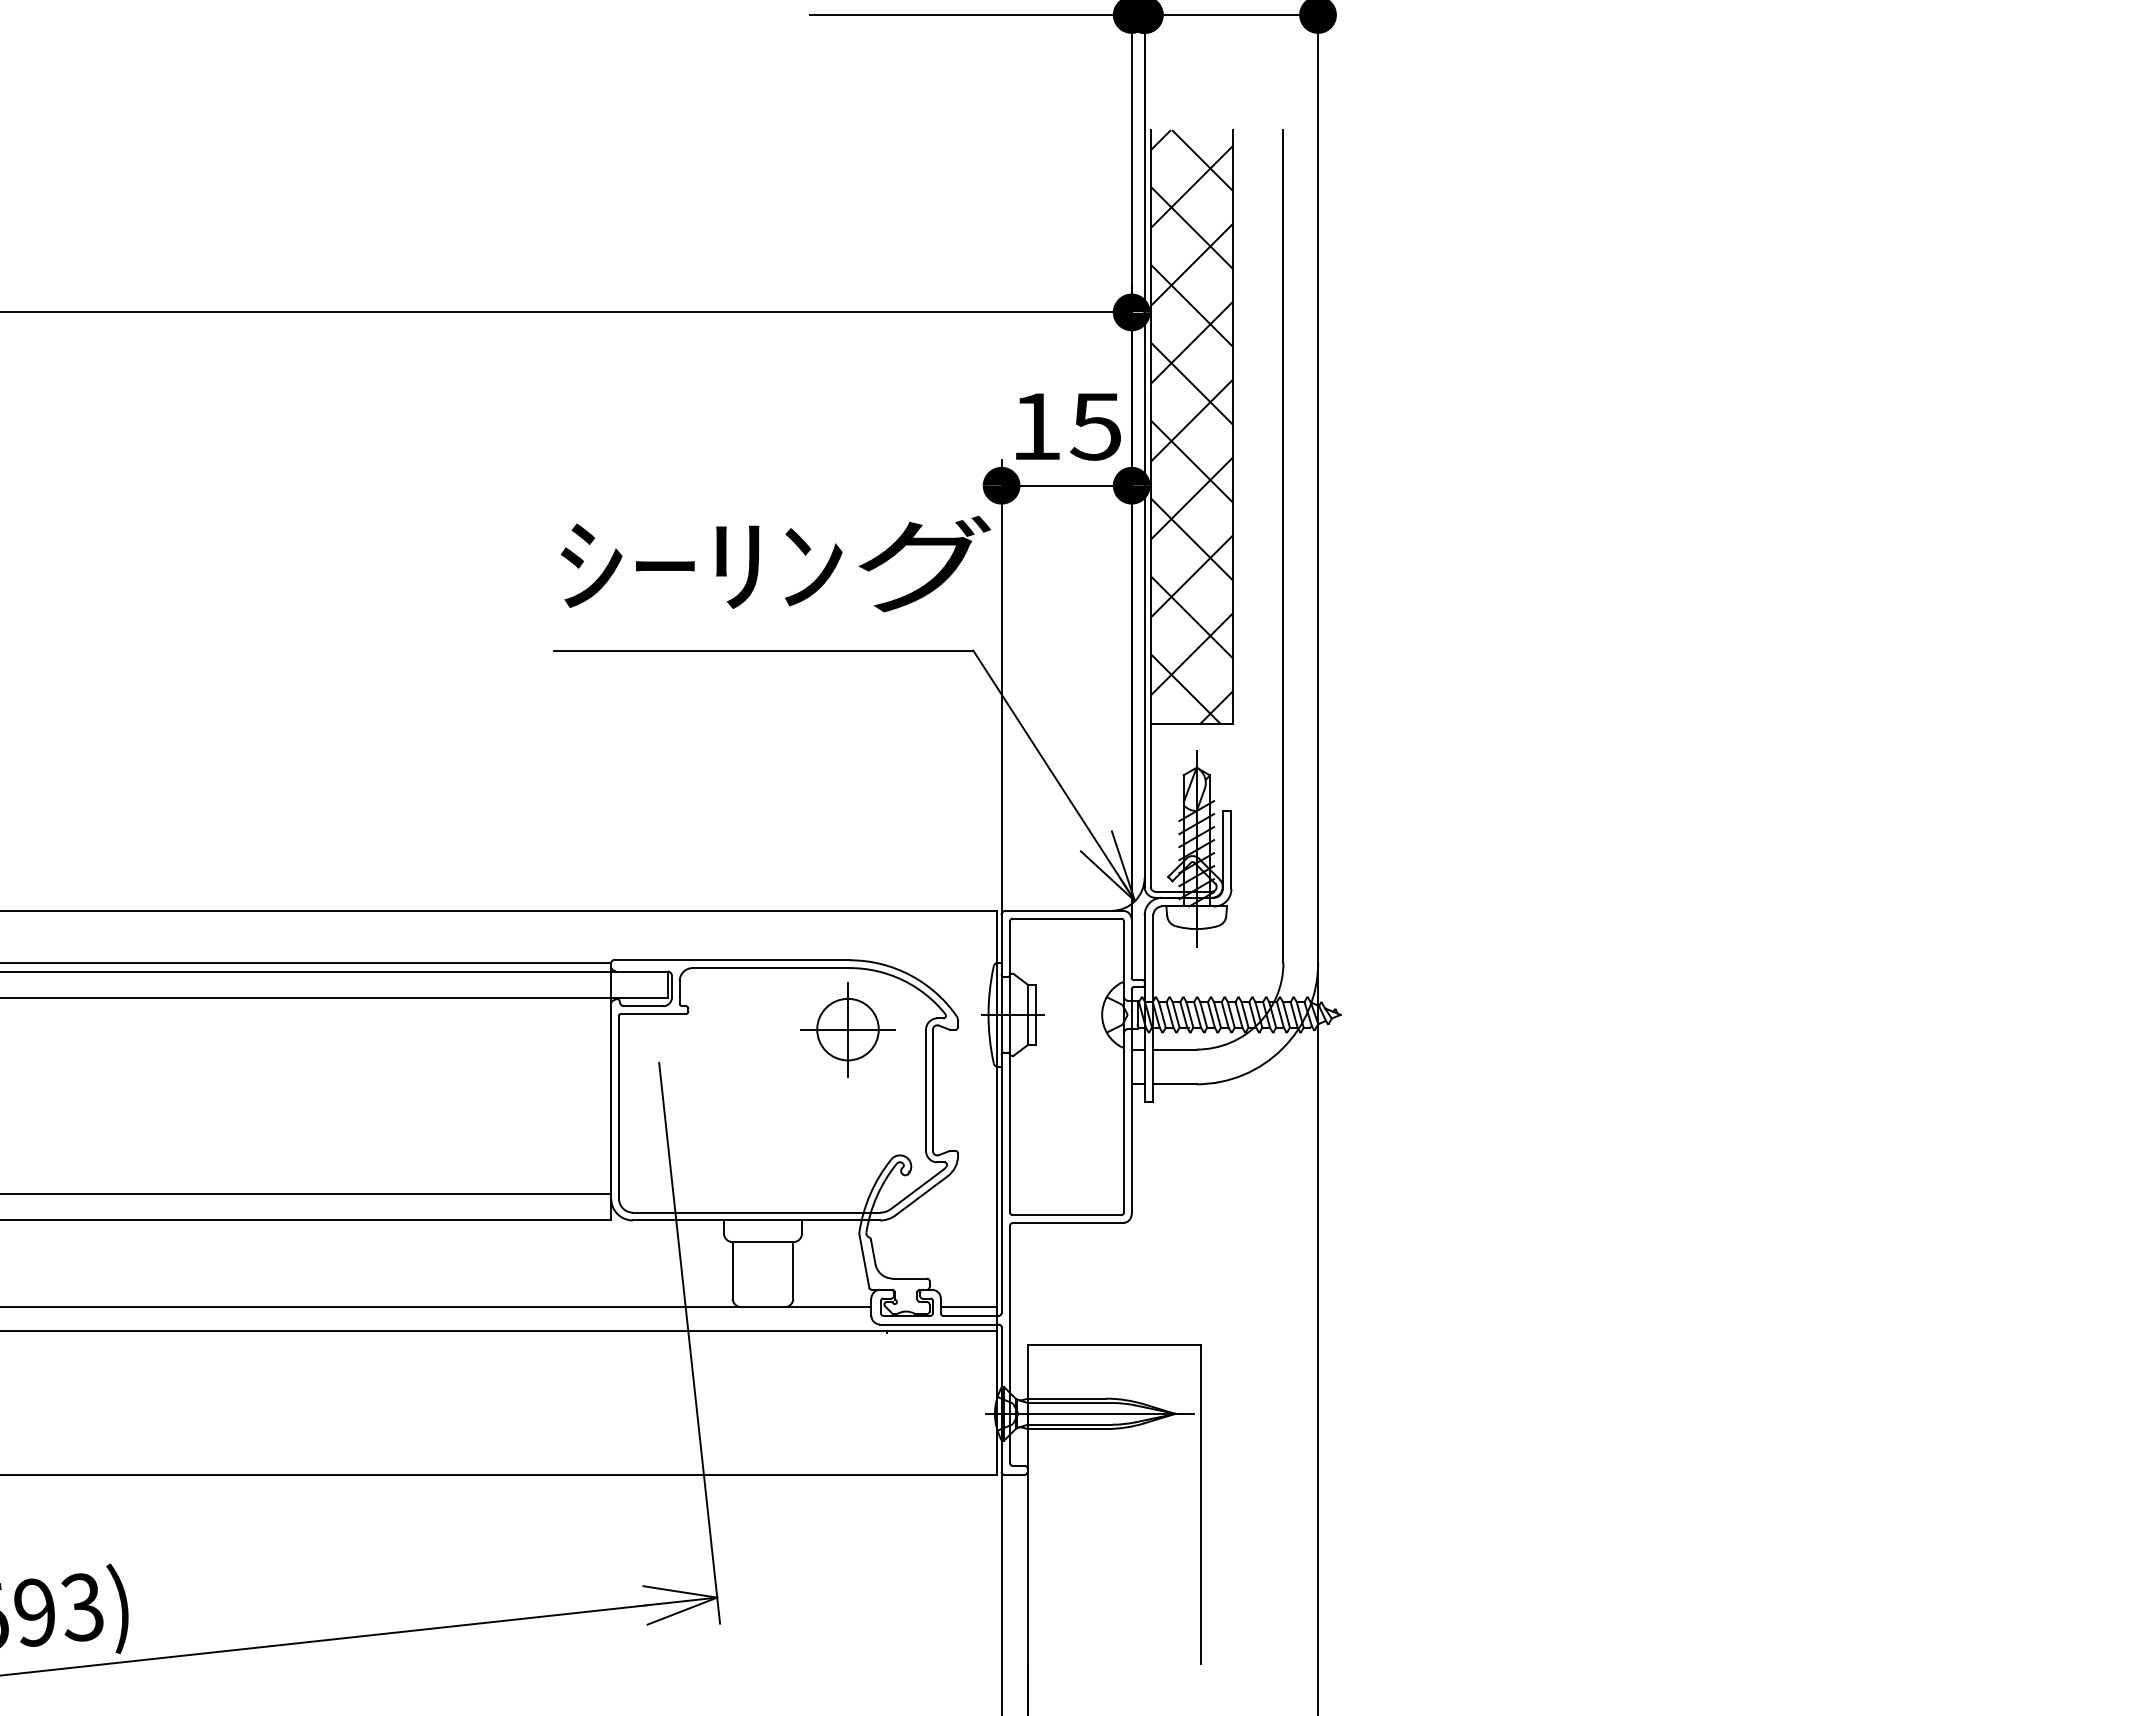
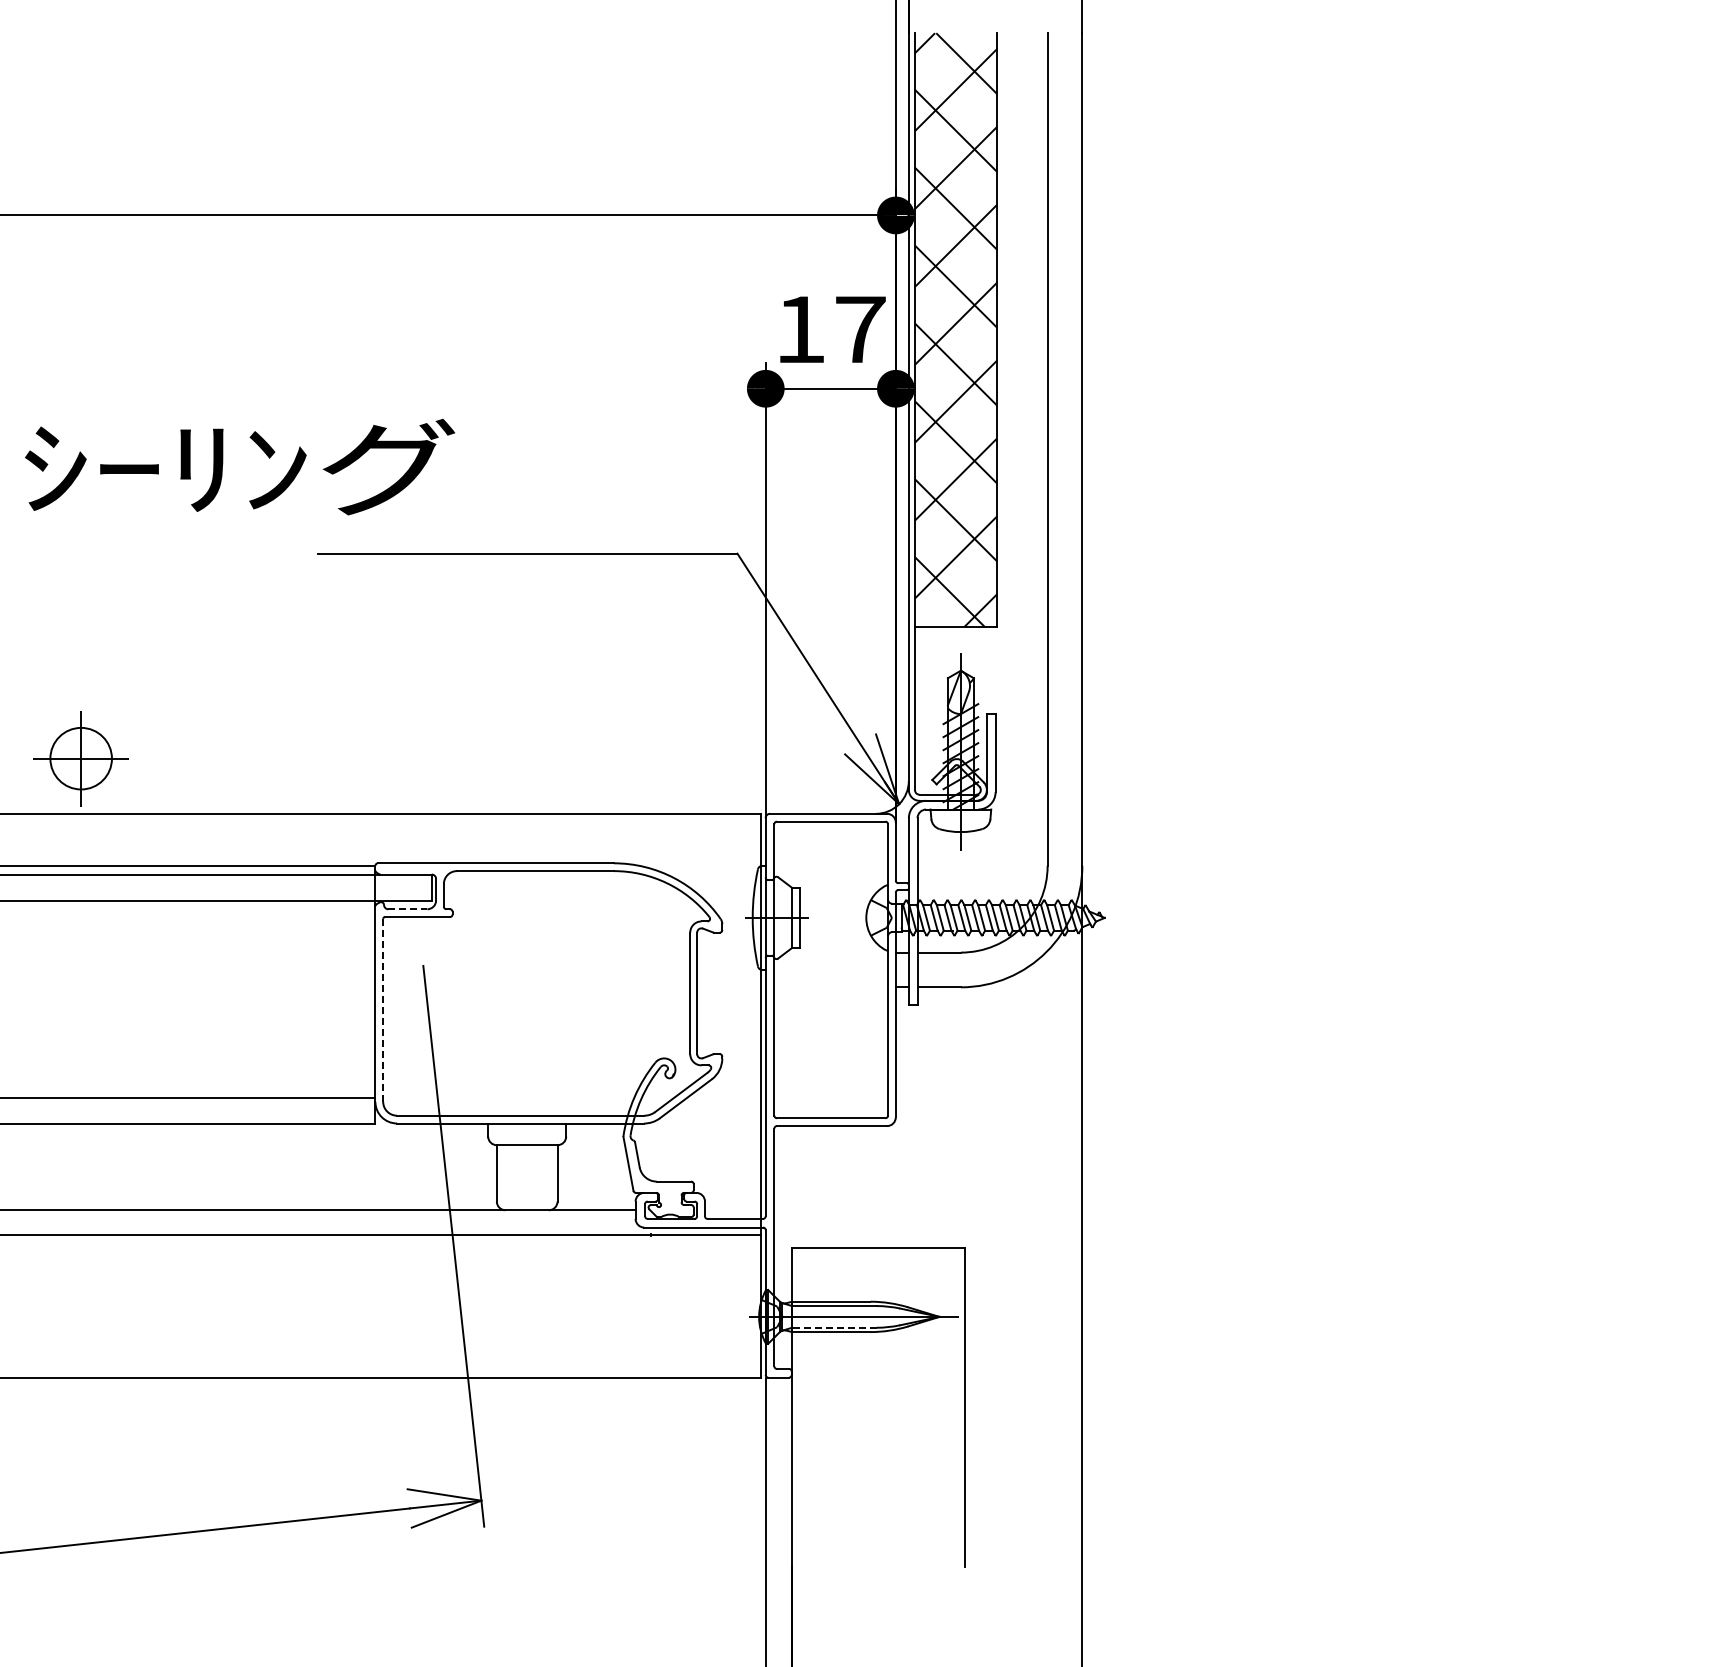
text: (1095, 426) -> (859, 329), 15 -> 17
text: (775, 563) -> (239, 466), moved
line: (643, 1006) -> (407, 909), solid -> dashed
part: (847, 1029) -> (80, 758), moved
line: (619, 1107) -> (383, 1010), solid -> dashed
line: (968, 1307) -> (732, 1210), removed
line: (1069, 1424) -> (833, 1327), solid -> dashed

